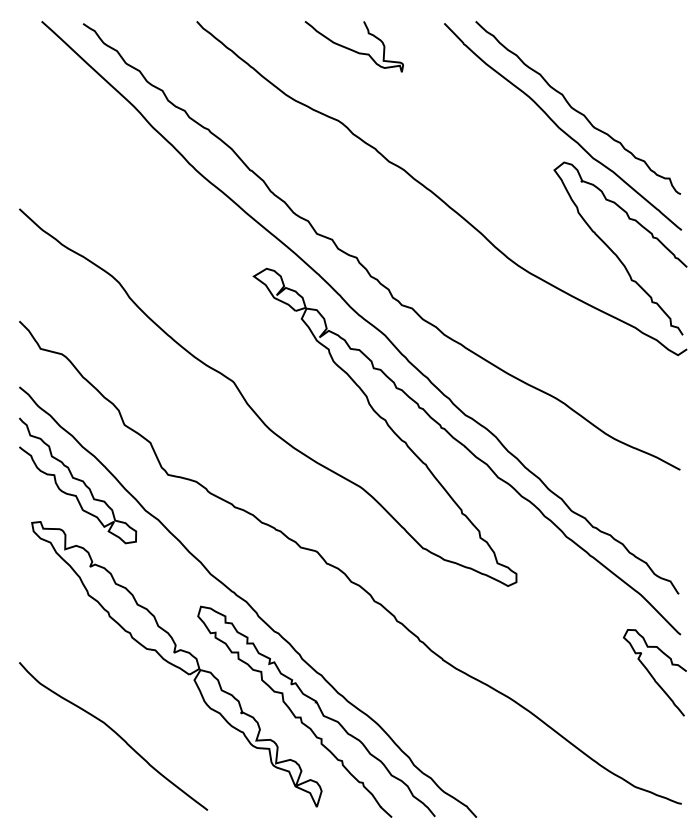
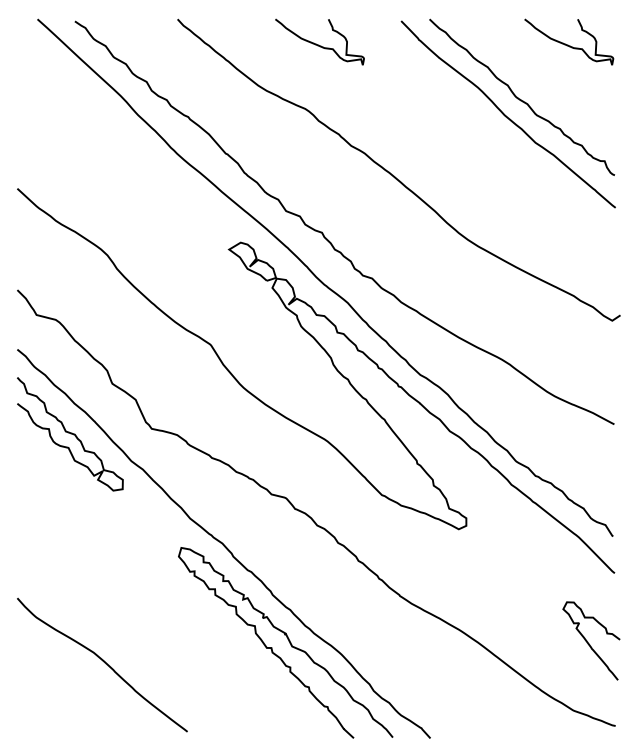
curve: (629, 49) -> (568, 44), added
curve: (615, 253) -> (555, 228), removed
part: (176, 664) -> (159, 600), removed
curve: (651, 673) -> (588, 641), moved

